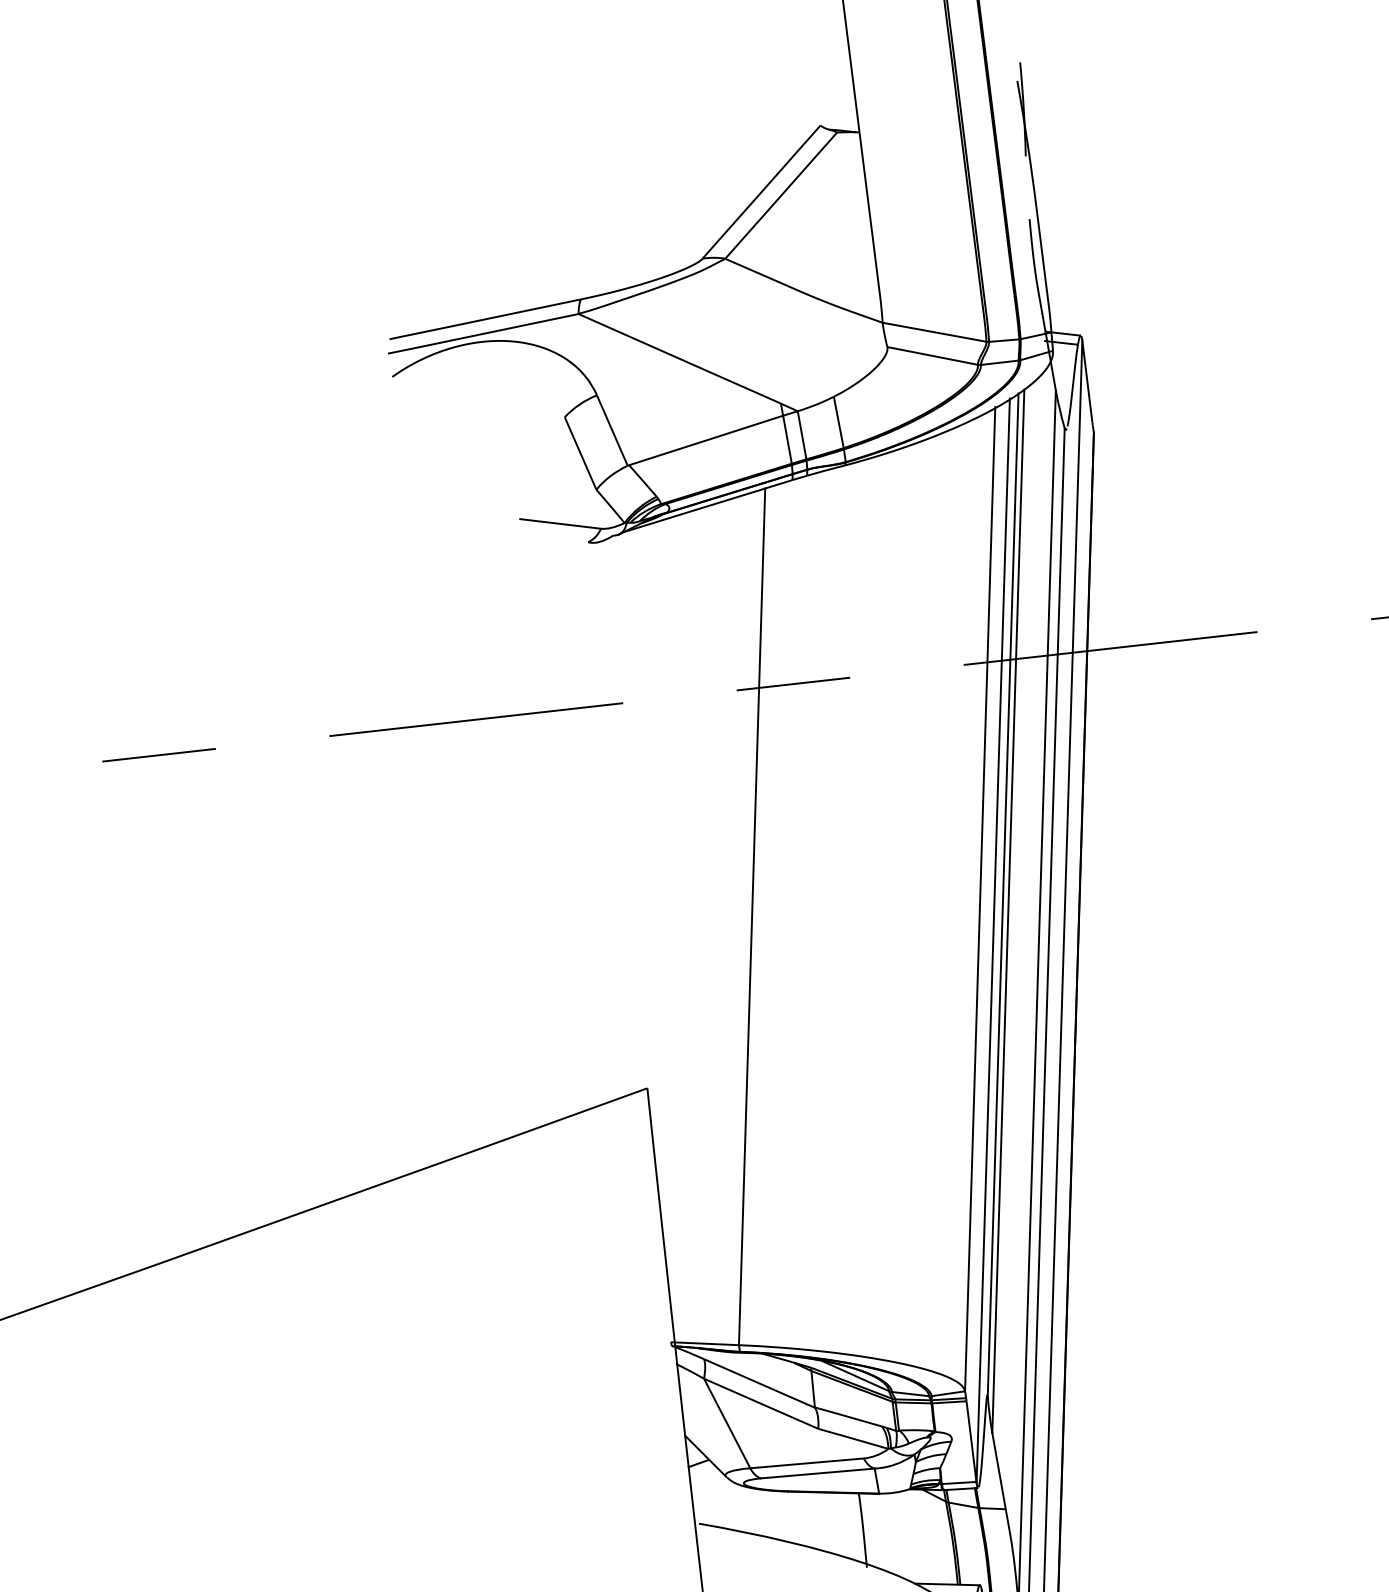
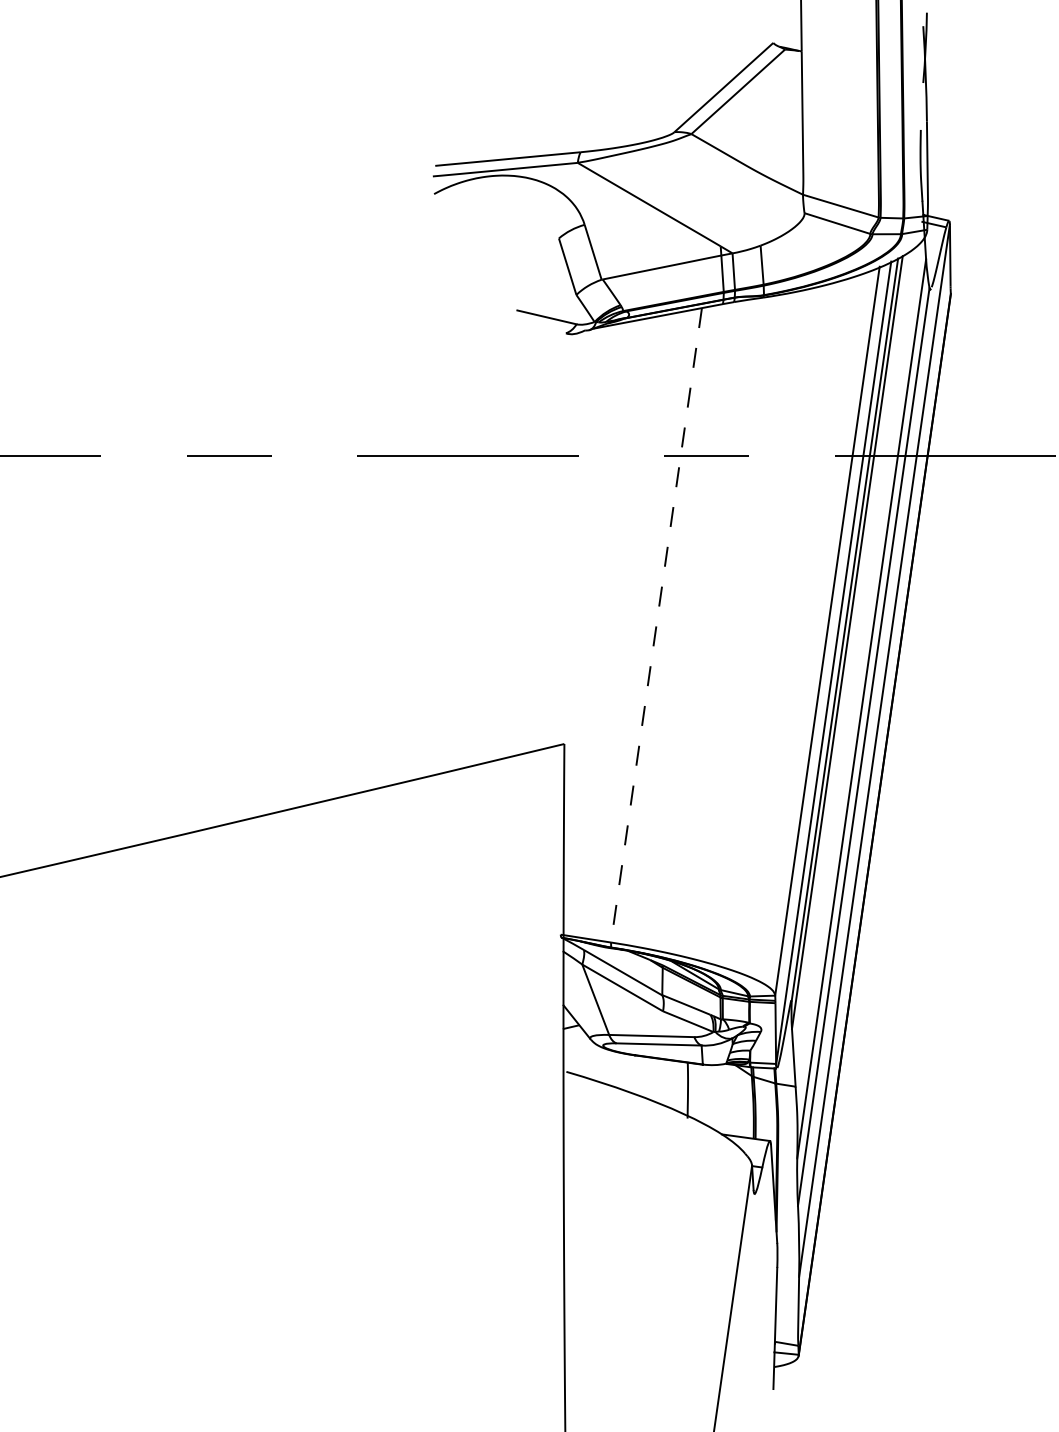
line: (752, 917) -> (656, 625), solid -> dashed

